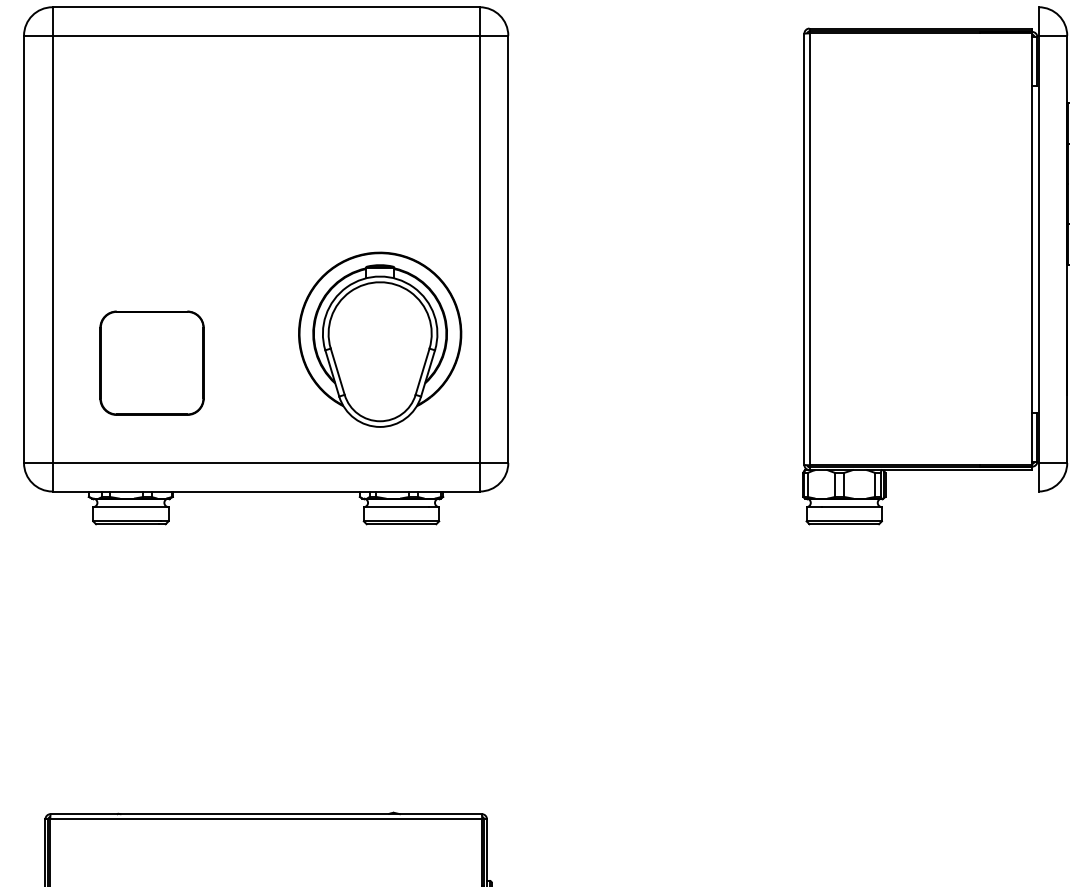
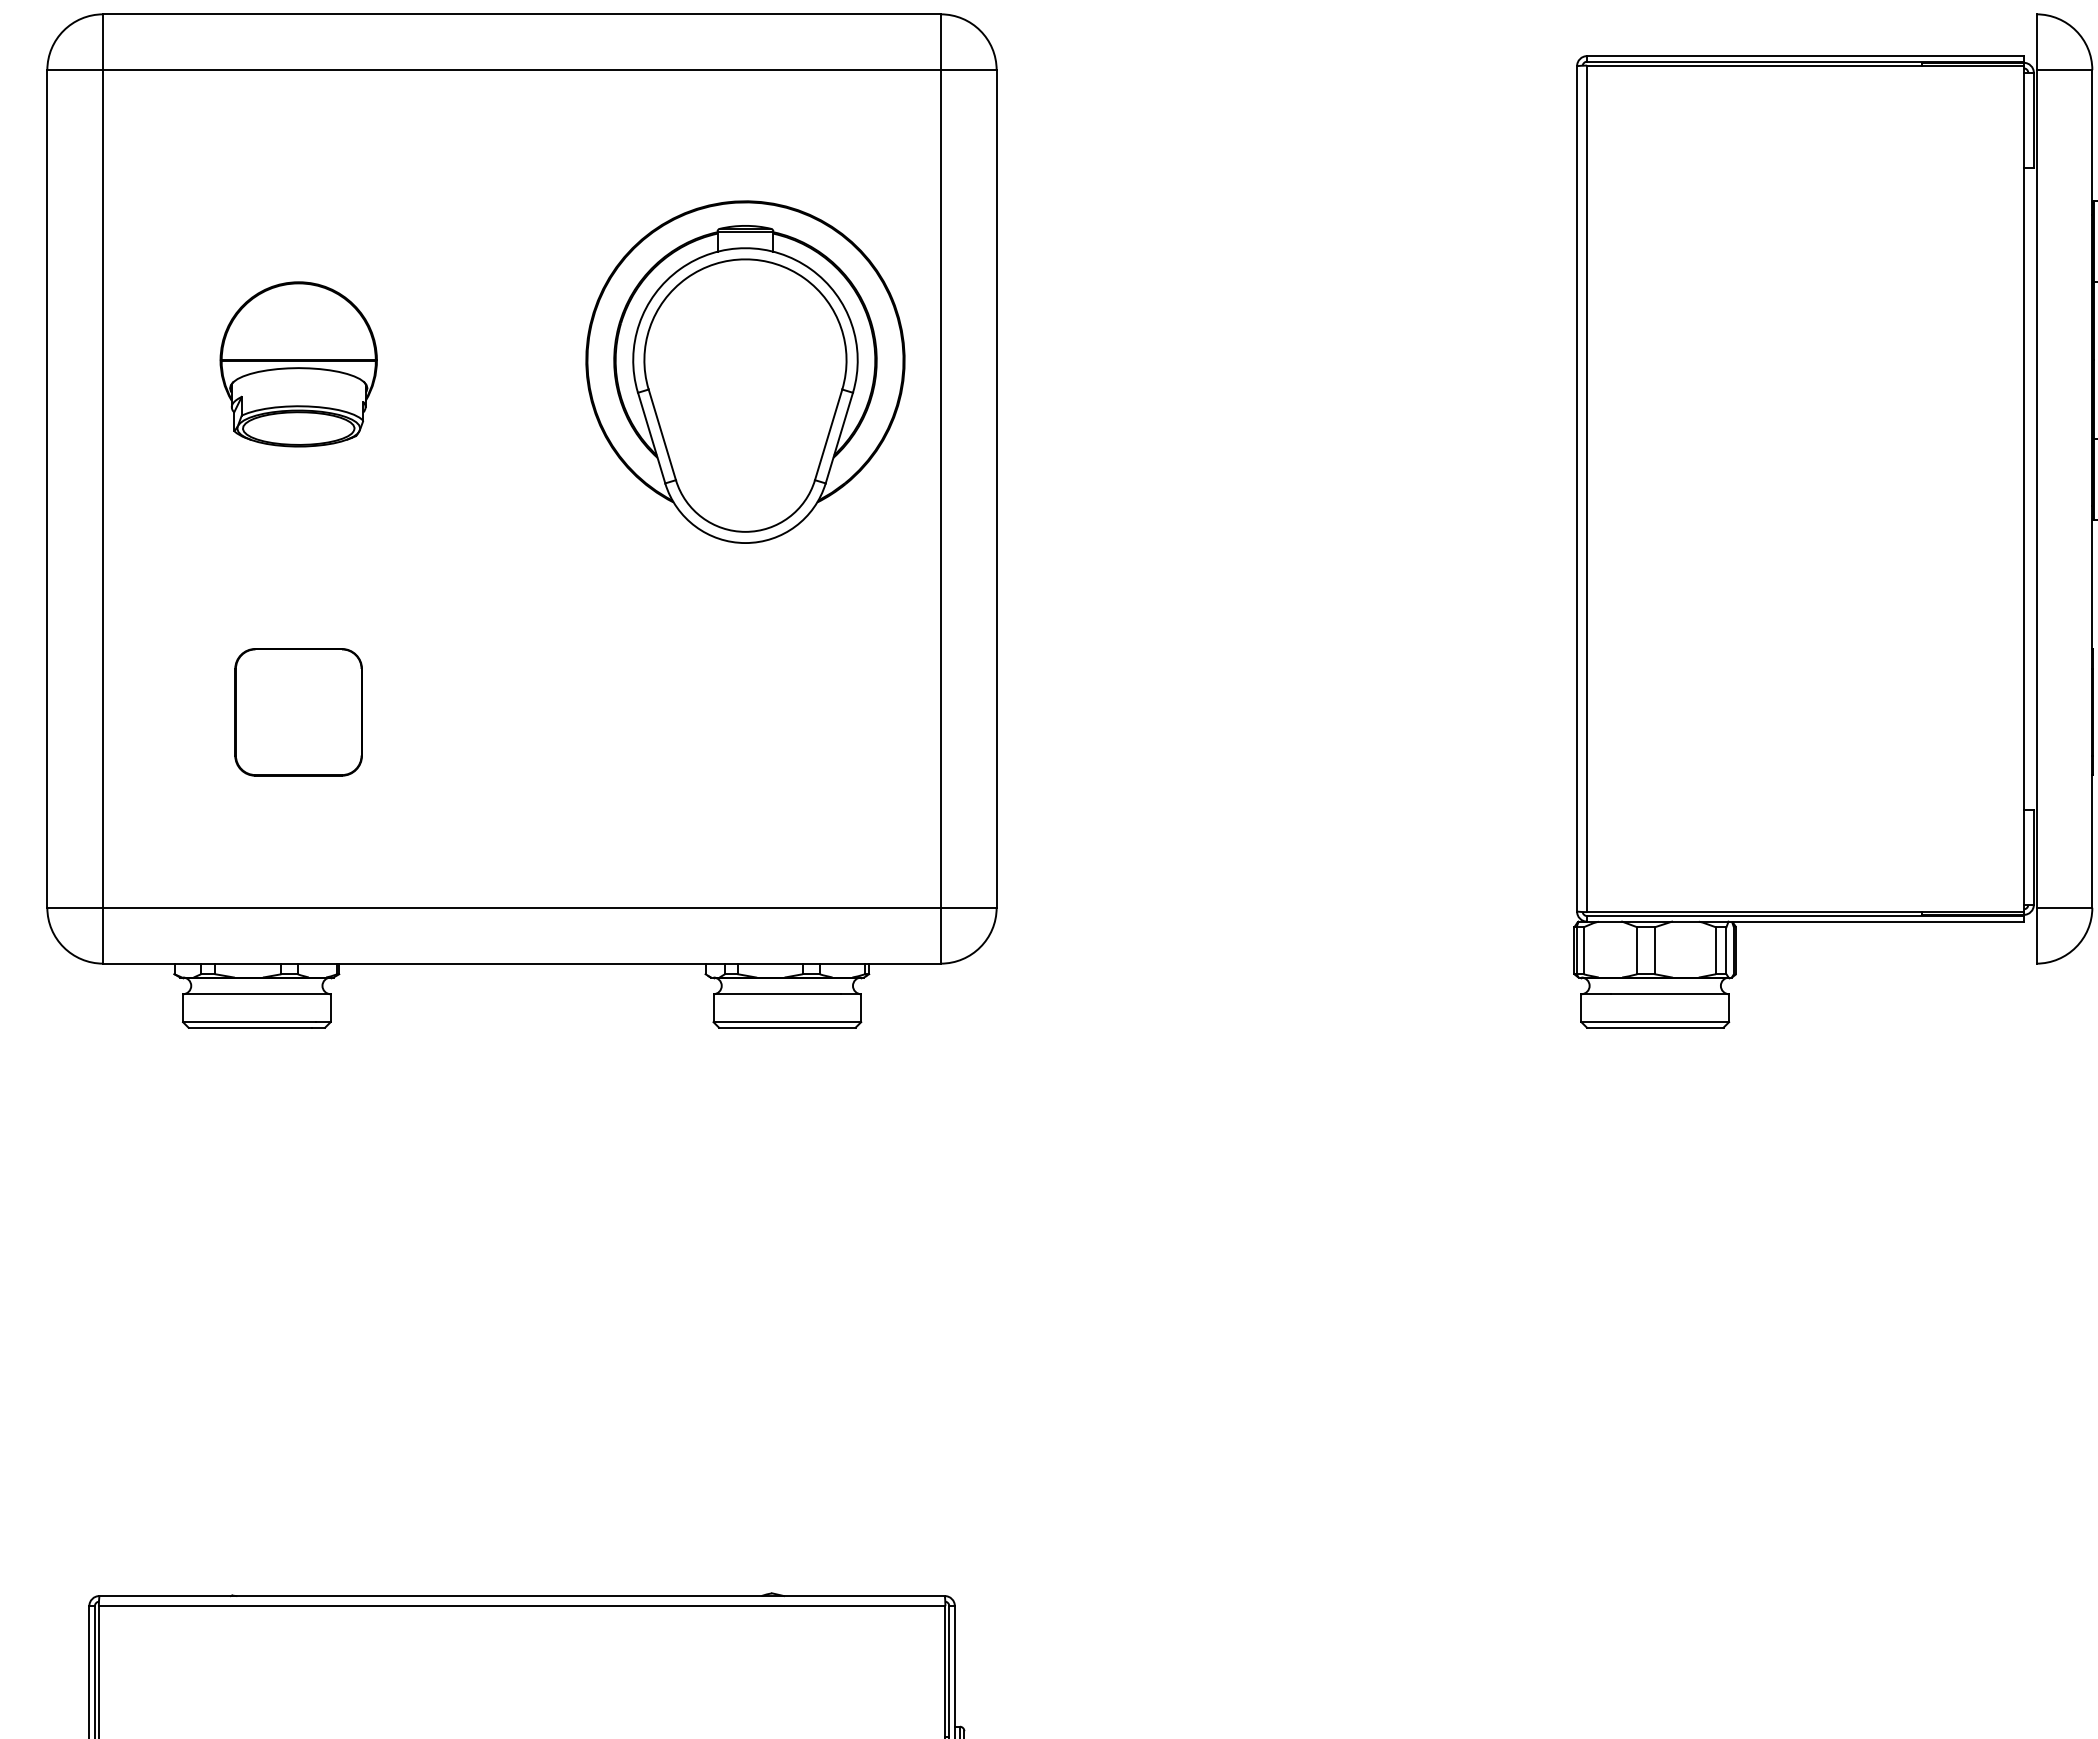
part: (152, 185) -> (299, 363), added
part: (380, 339) -> (746, 371), moved
part: (152, 363) -> (299, 712), size x0.62

